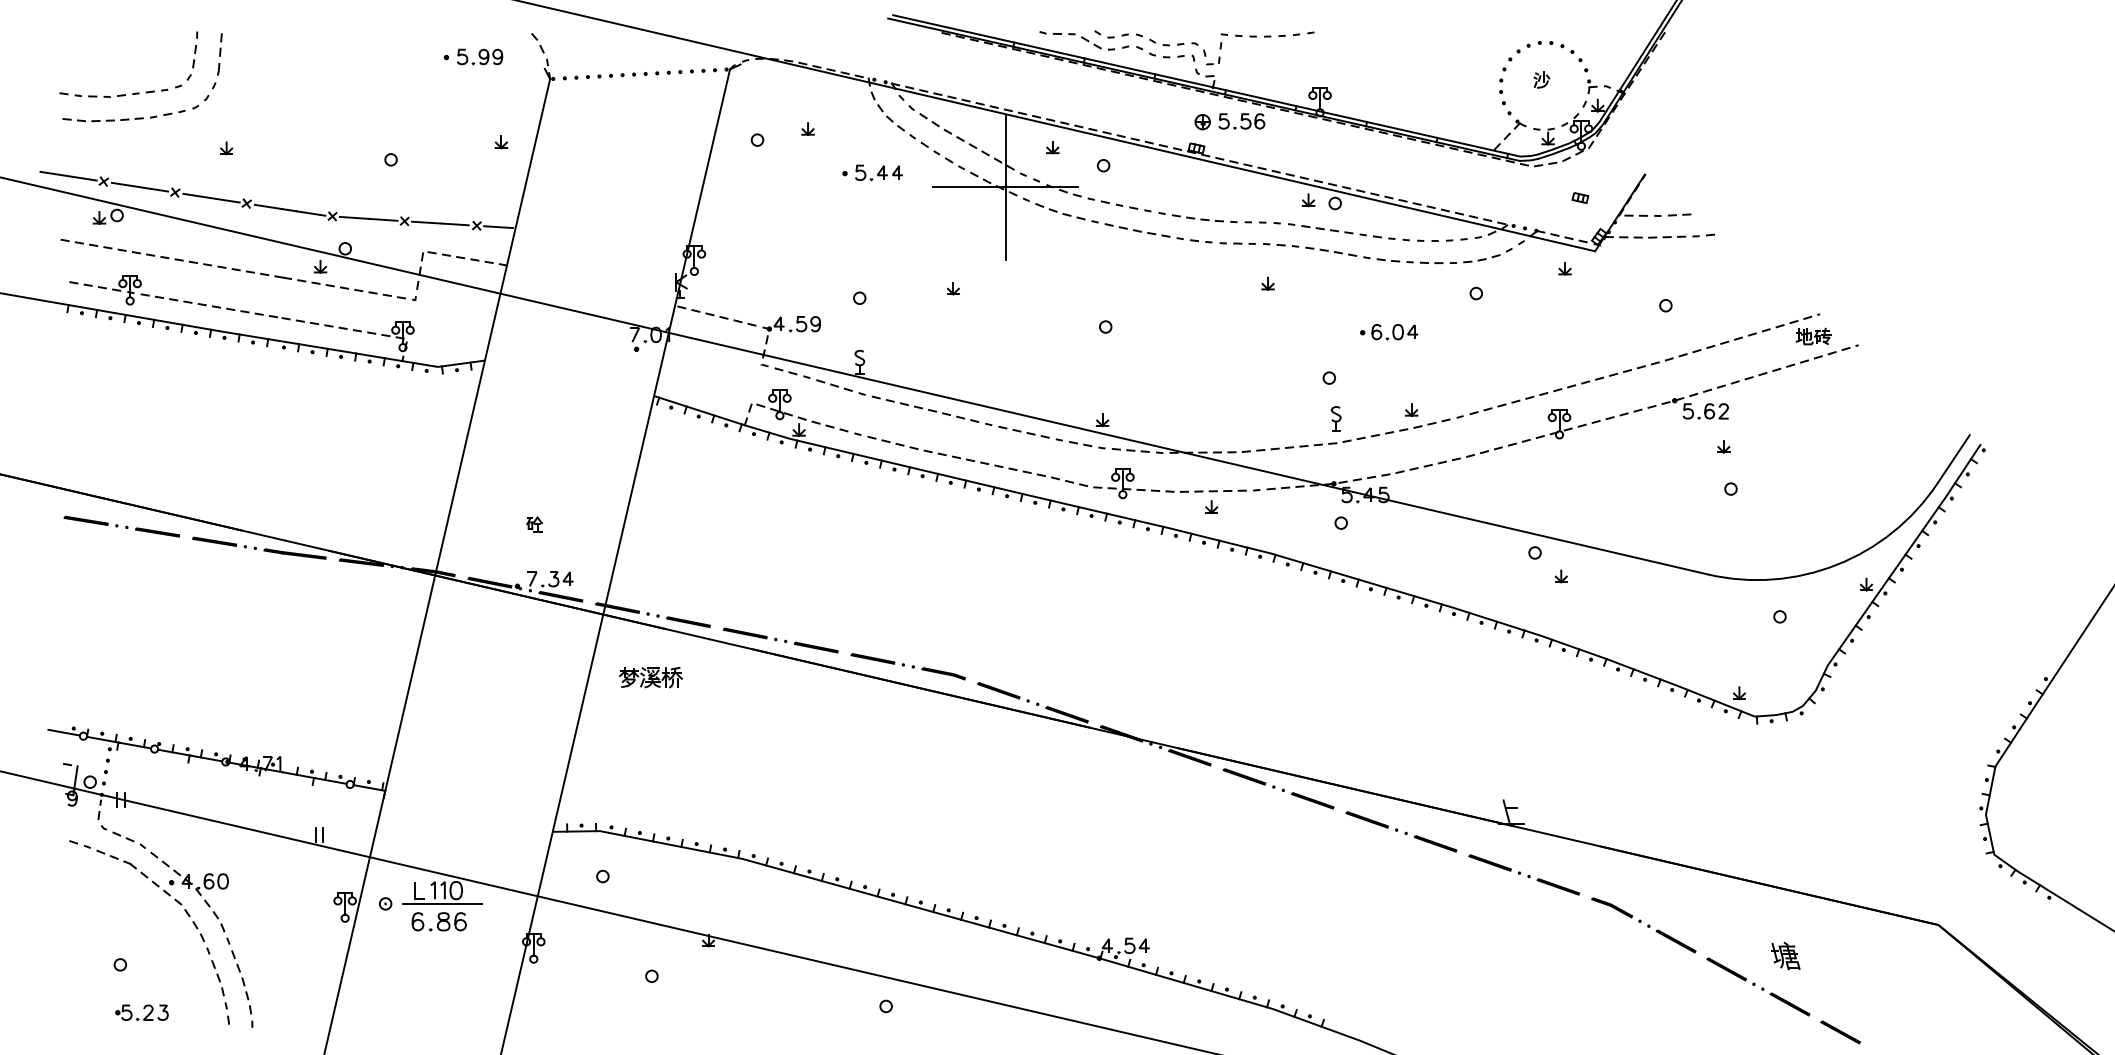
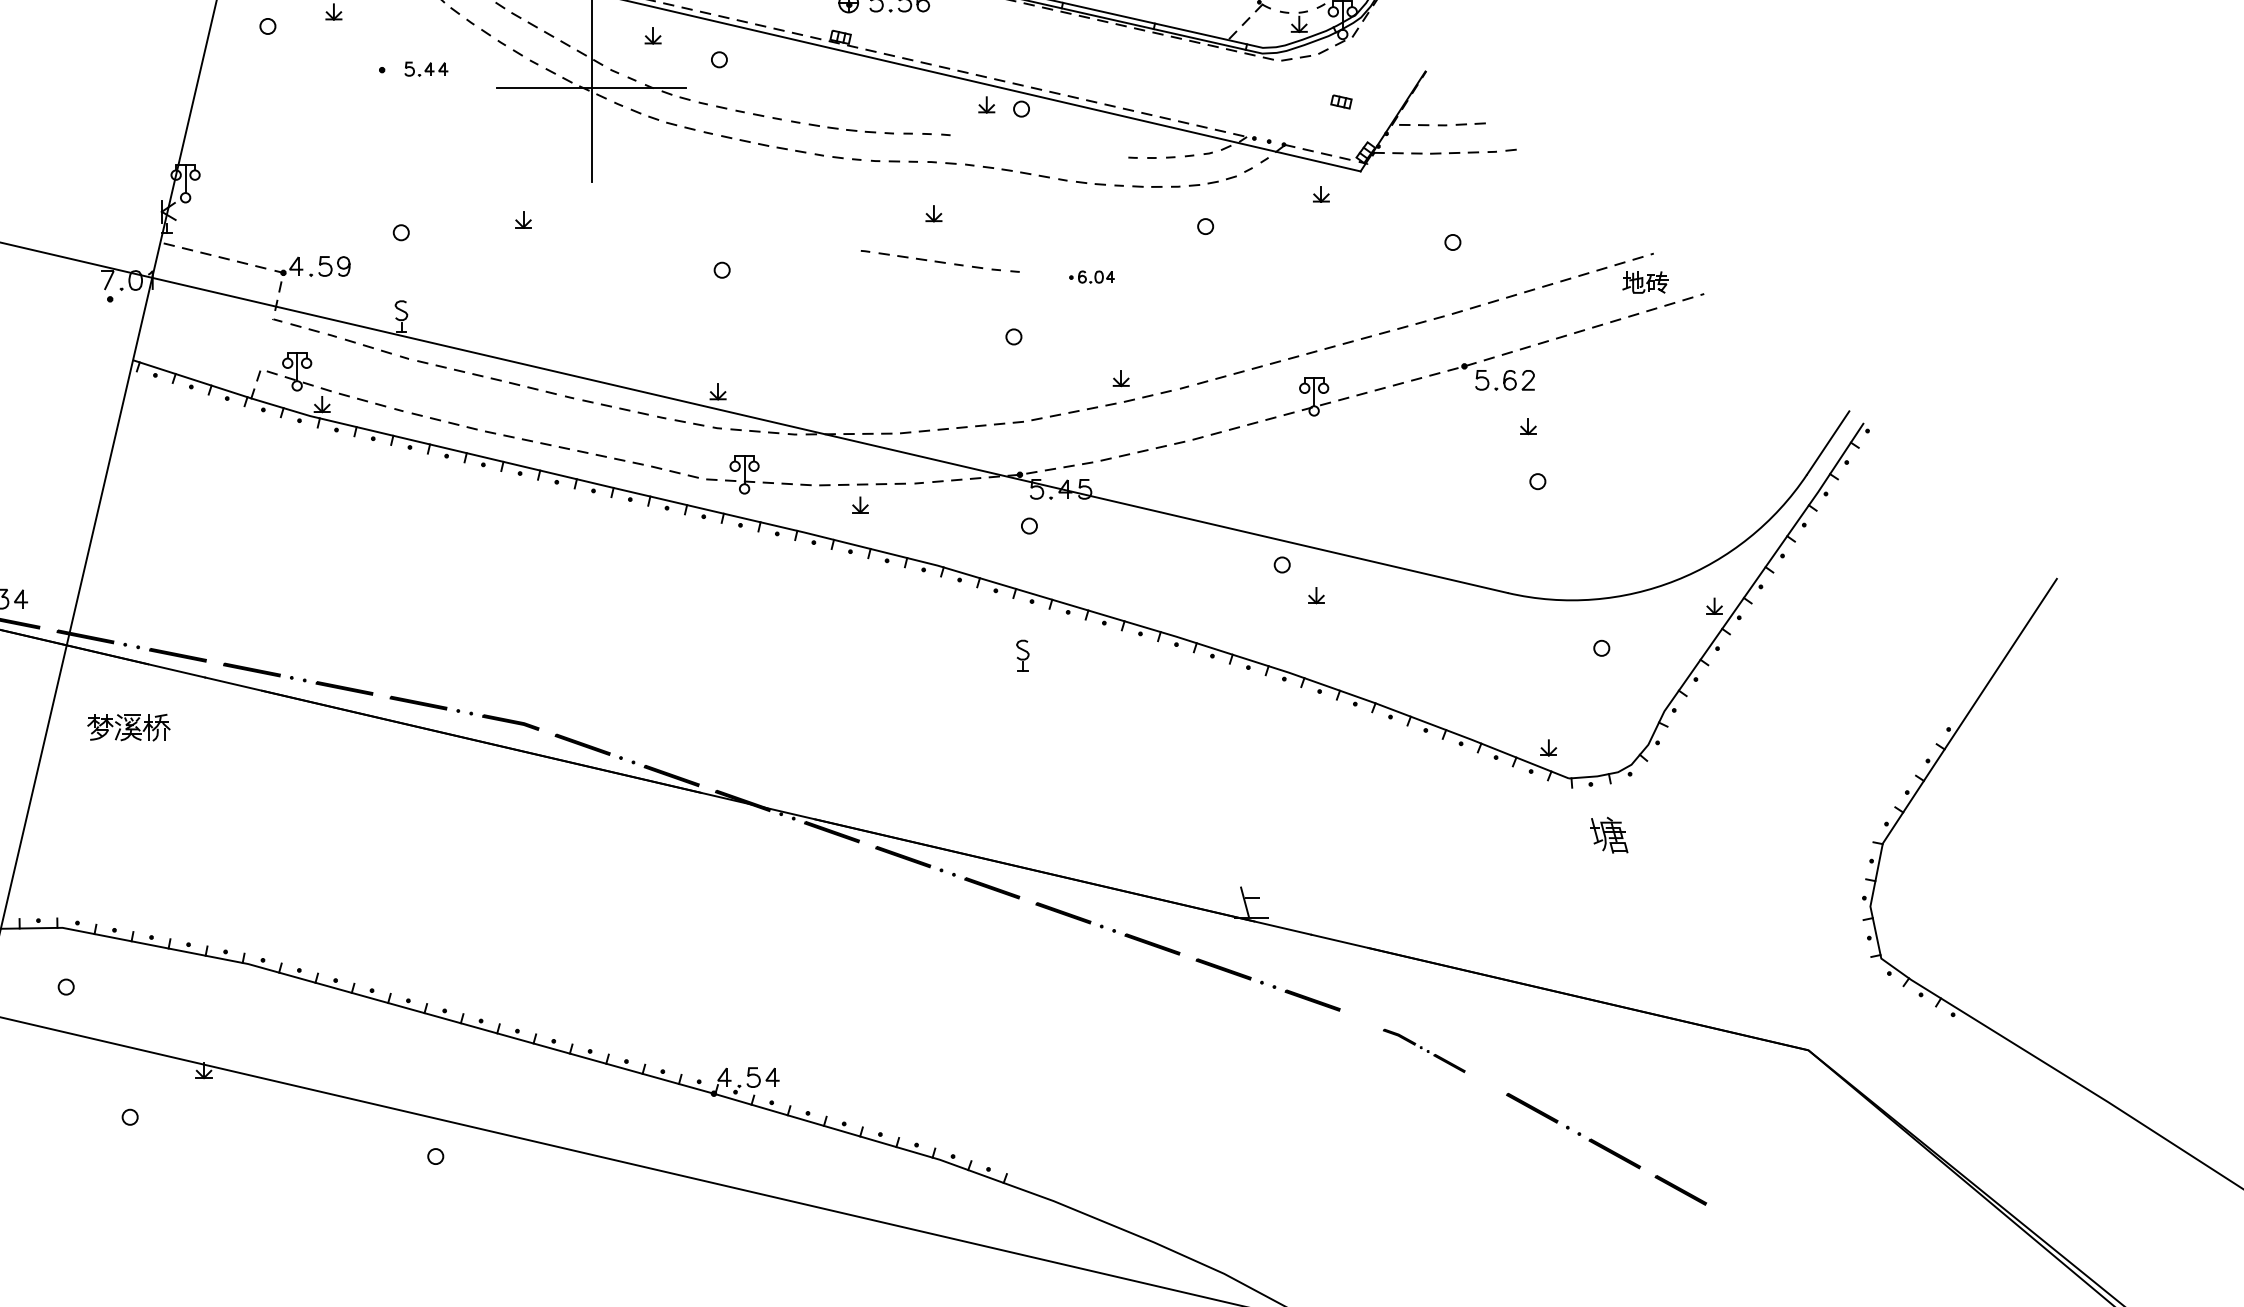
part: (878, 172) -> (425, 68), size x0.7
part: (1348, 232) -> (939, 261), moved
part: (1389, 332) -> (1092, 277), size x0.6
part: (1335, 418) -> (1021, 655), moved
part: (1643, 925) -> (1423, 1050), size x0.6
part: (1785, 956) -> (1608, 835), moved

